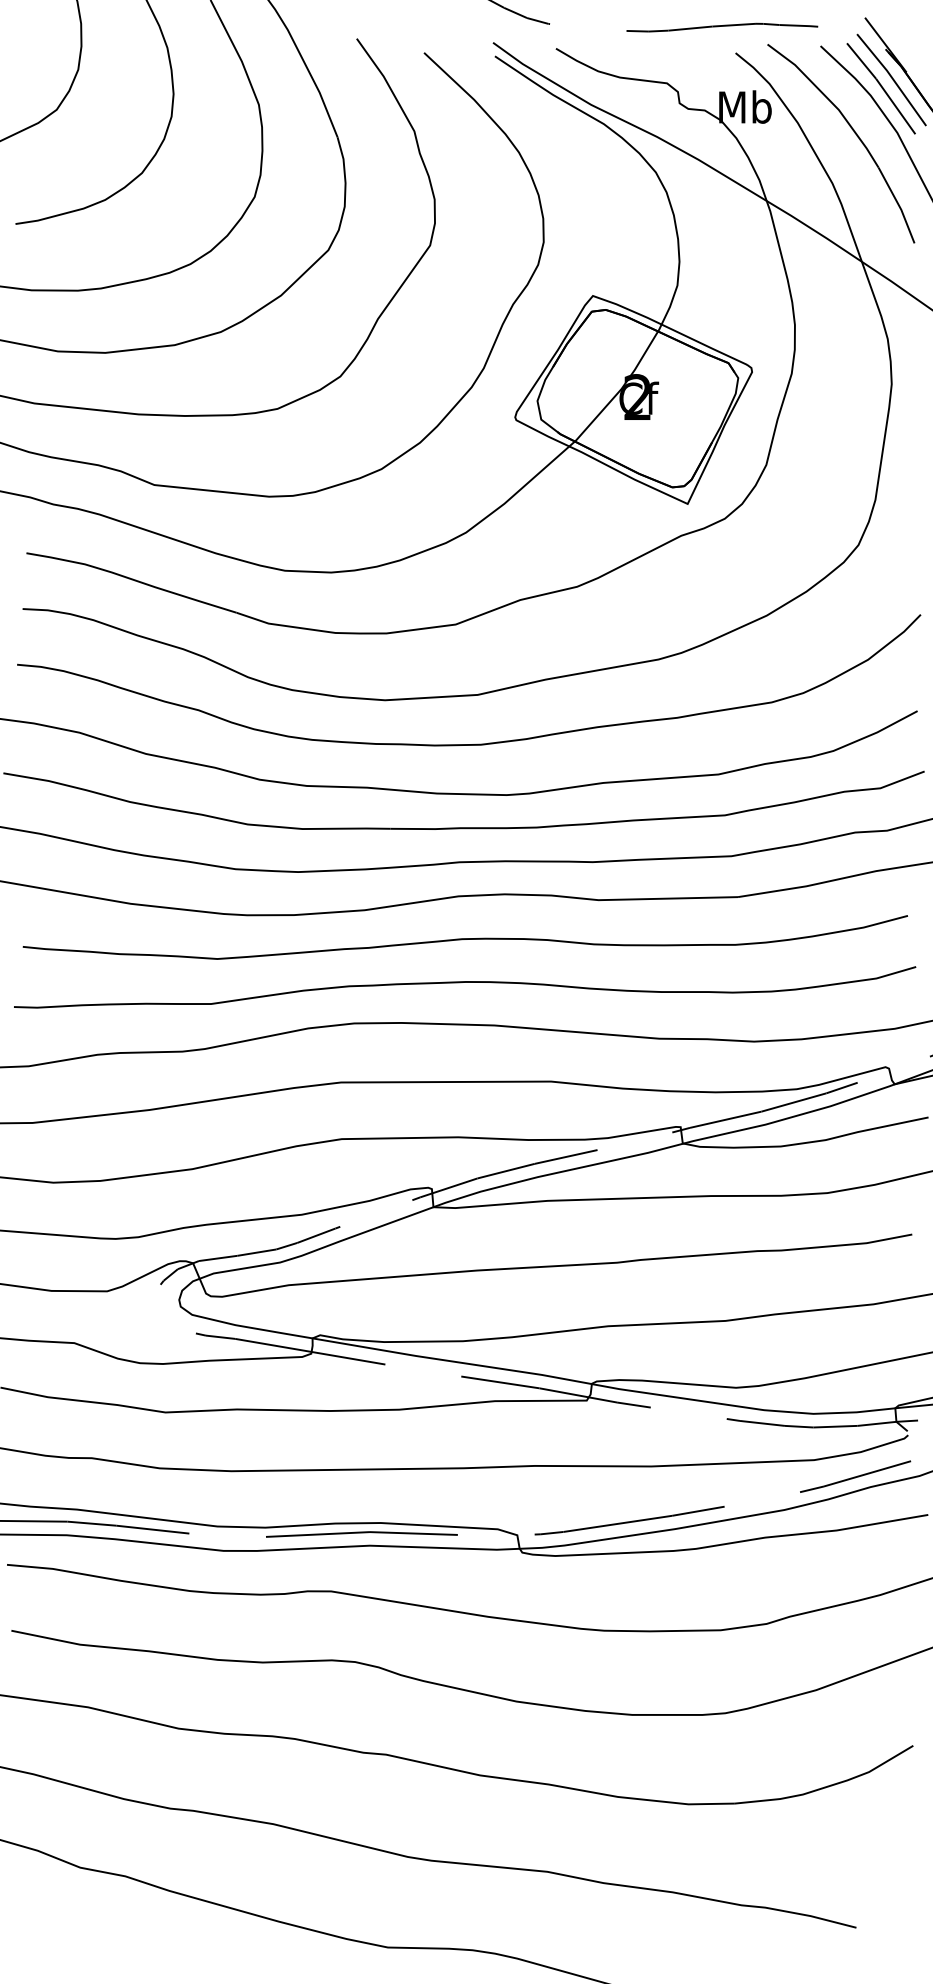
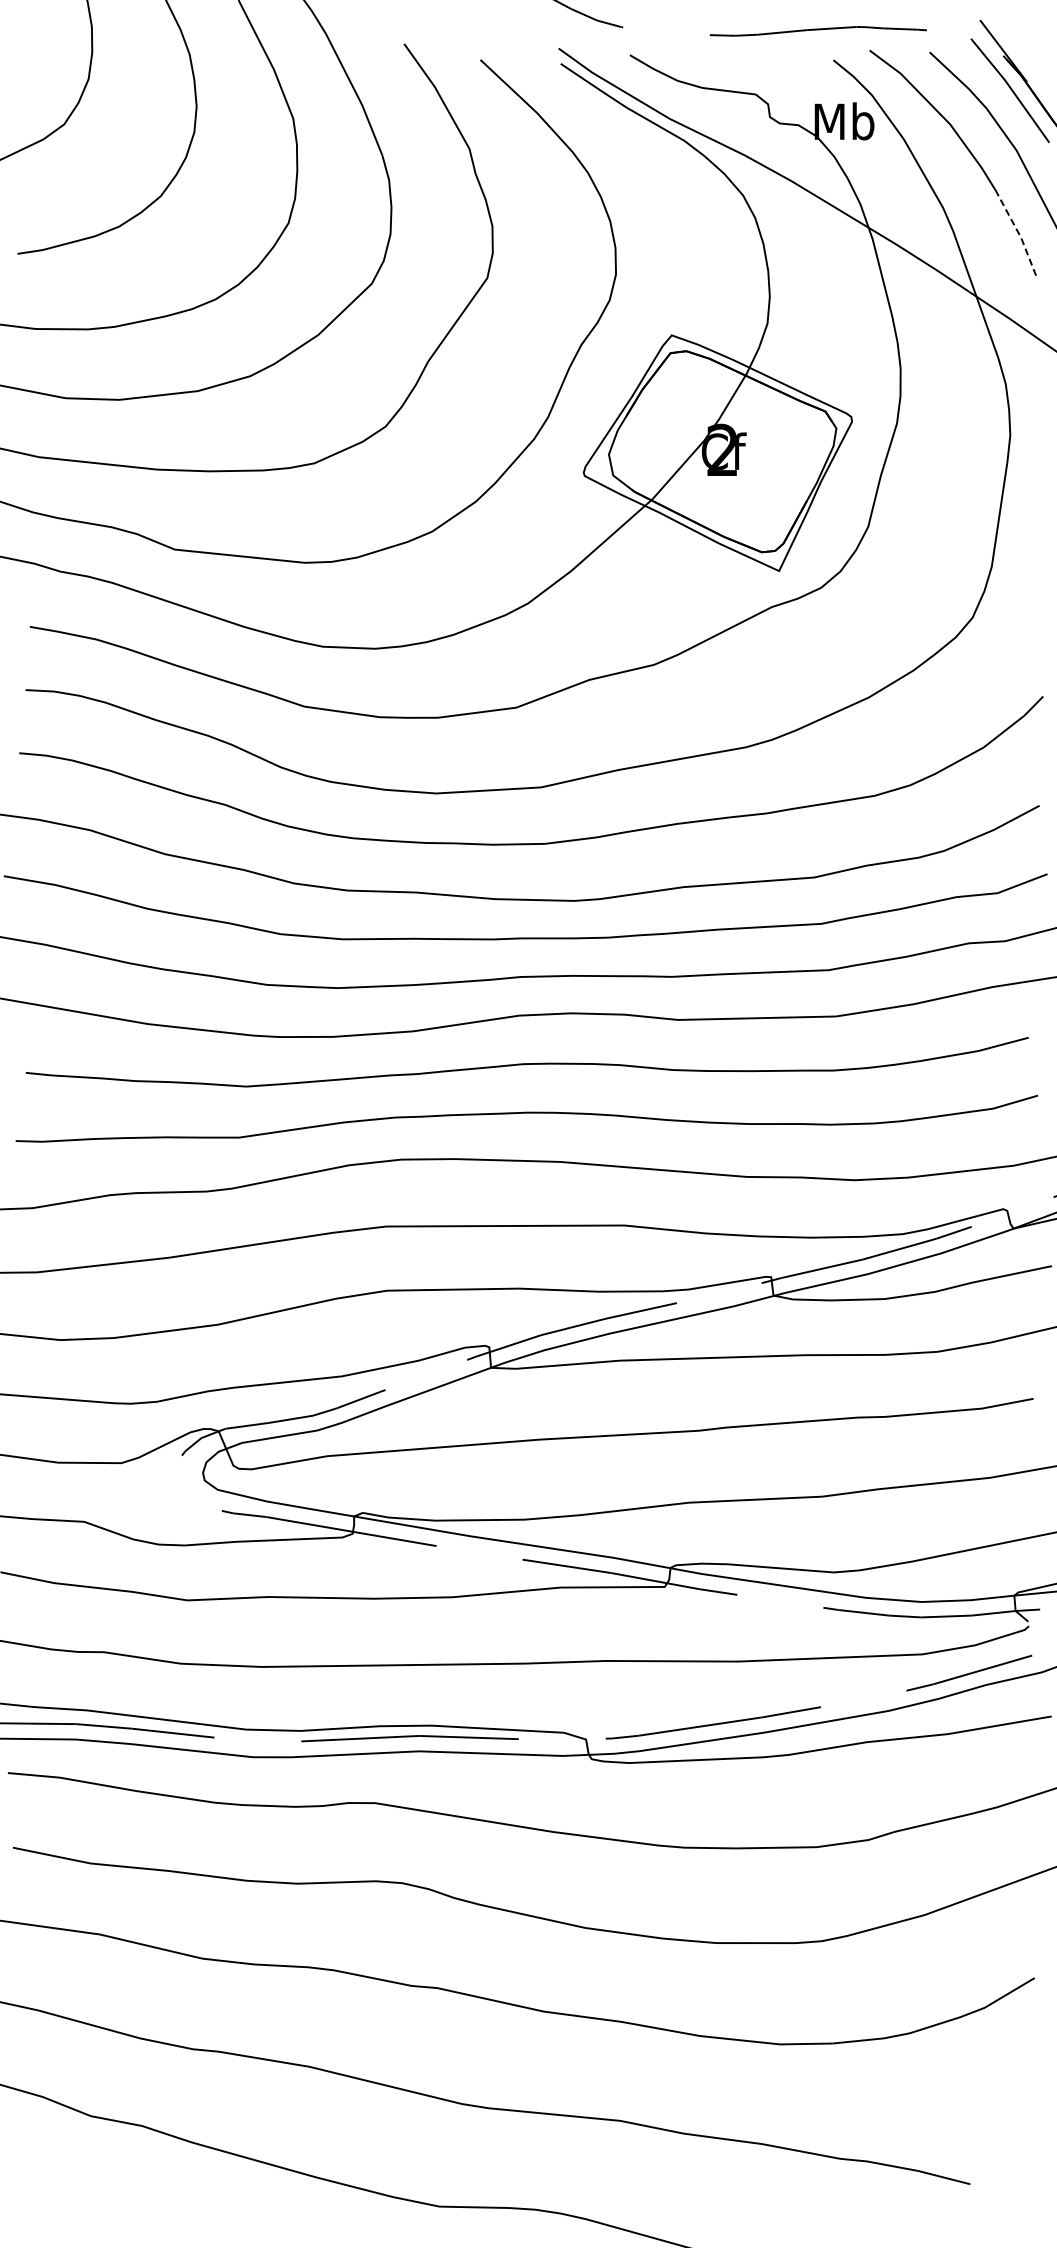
line: (881, 87) -> (998, 99), removed
line: (898, 205) -> (1018, 232), solid -> dashed

